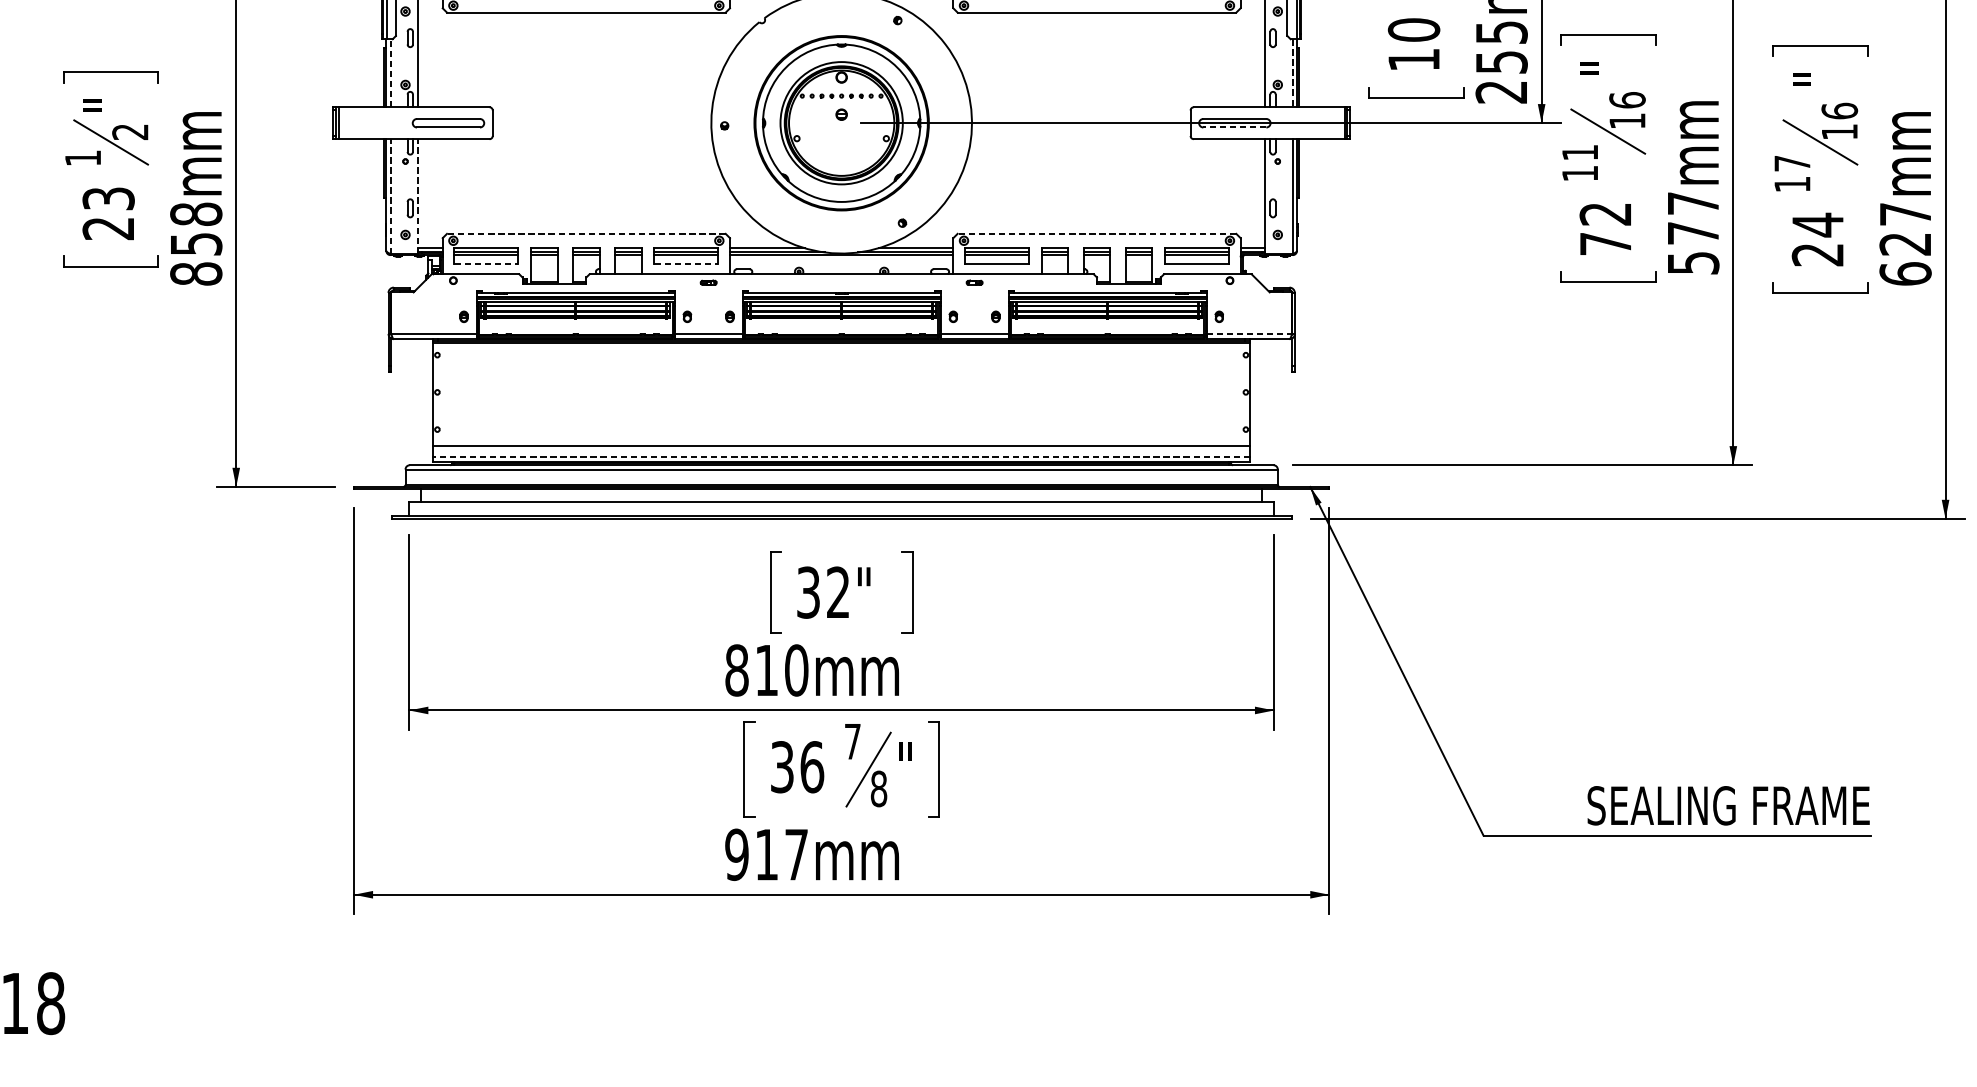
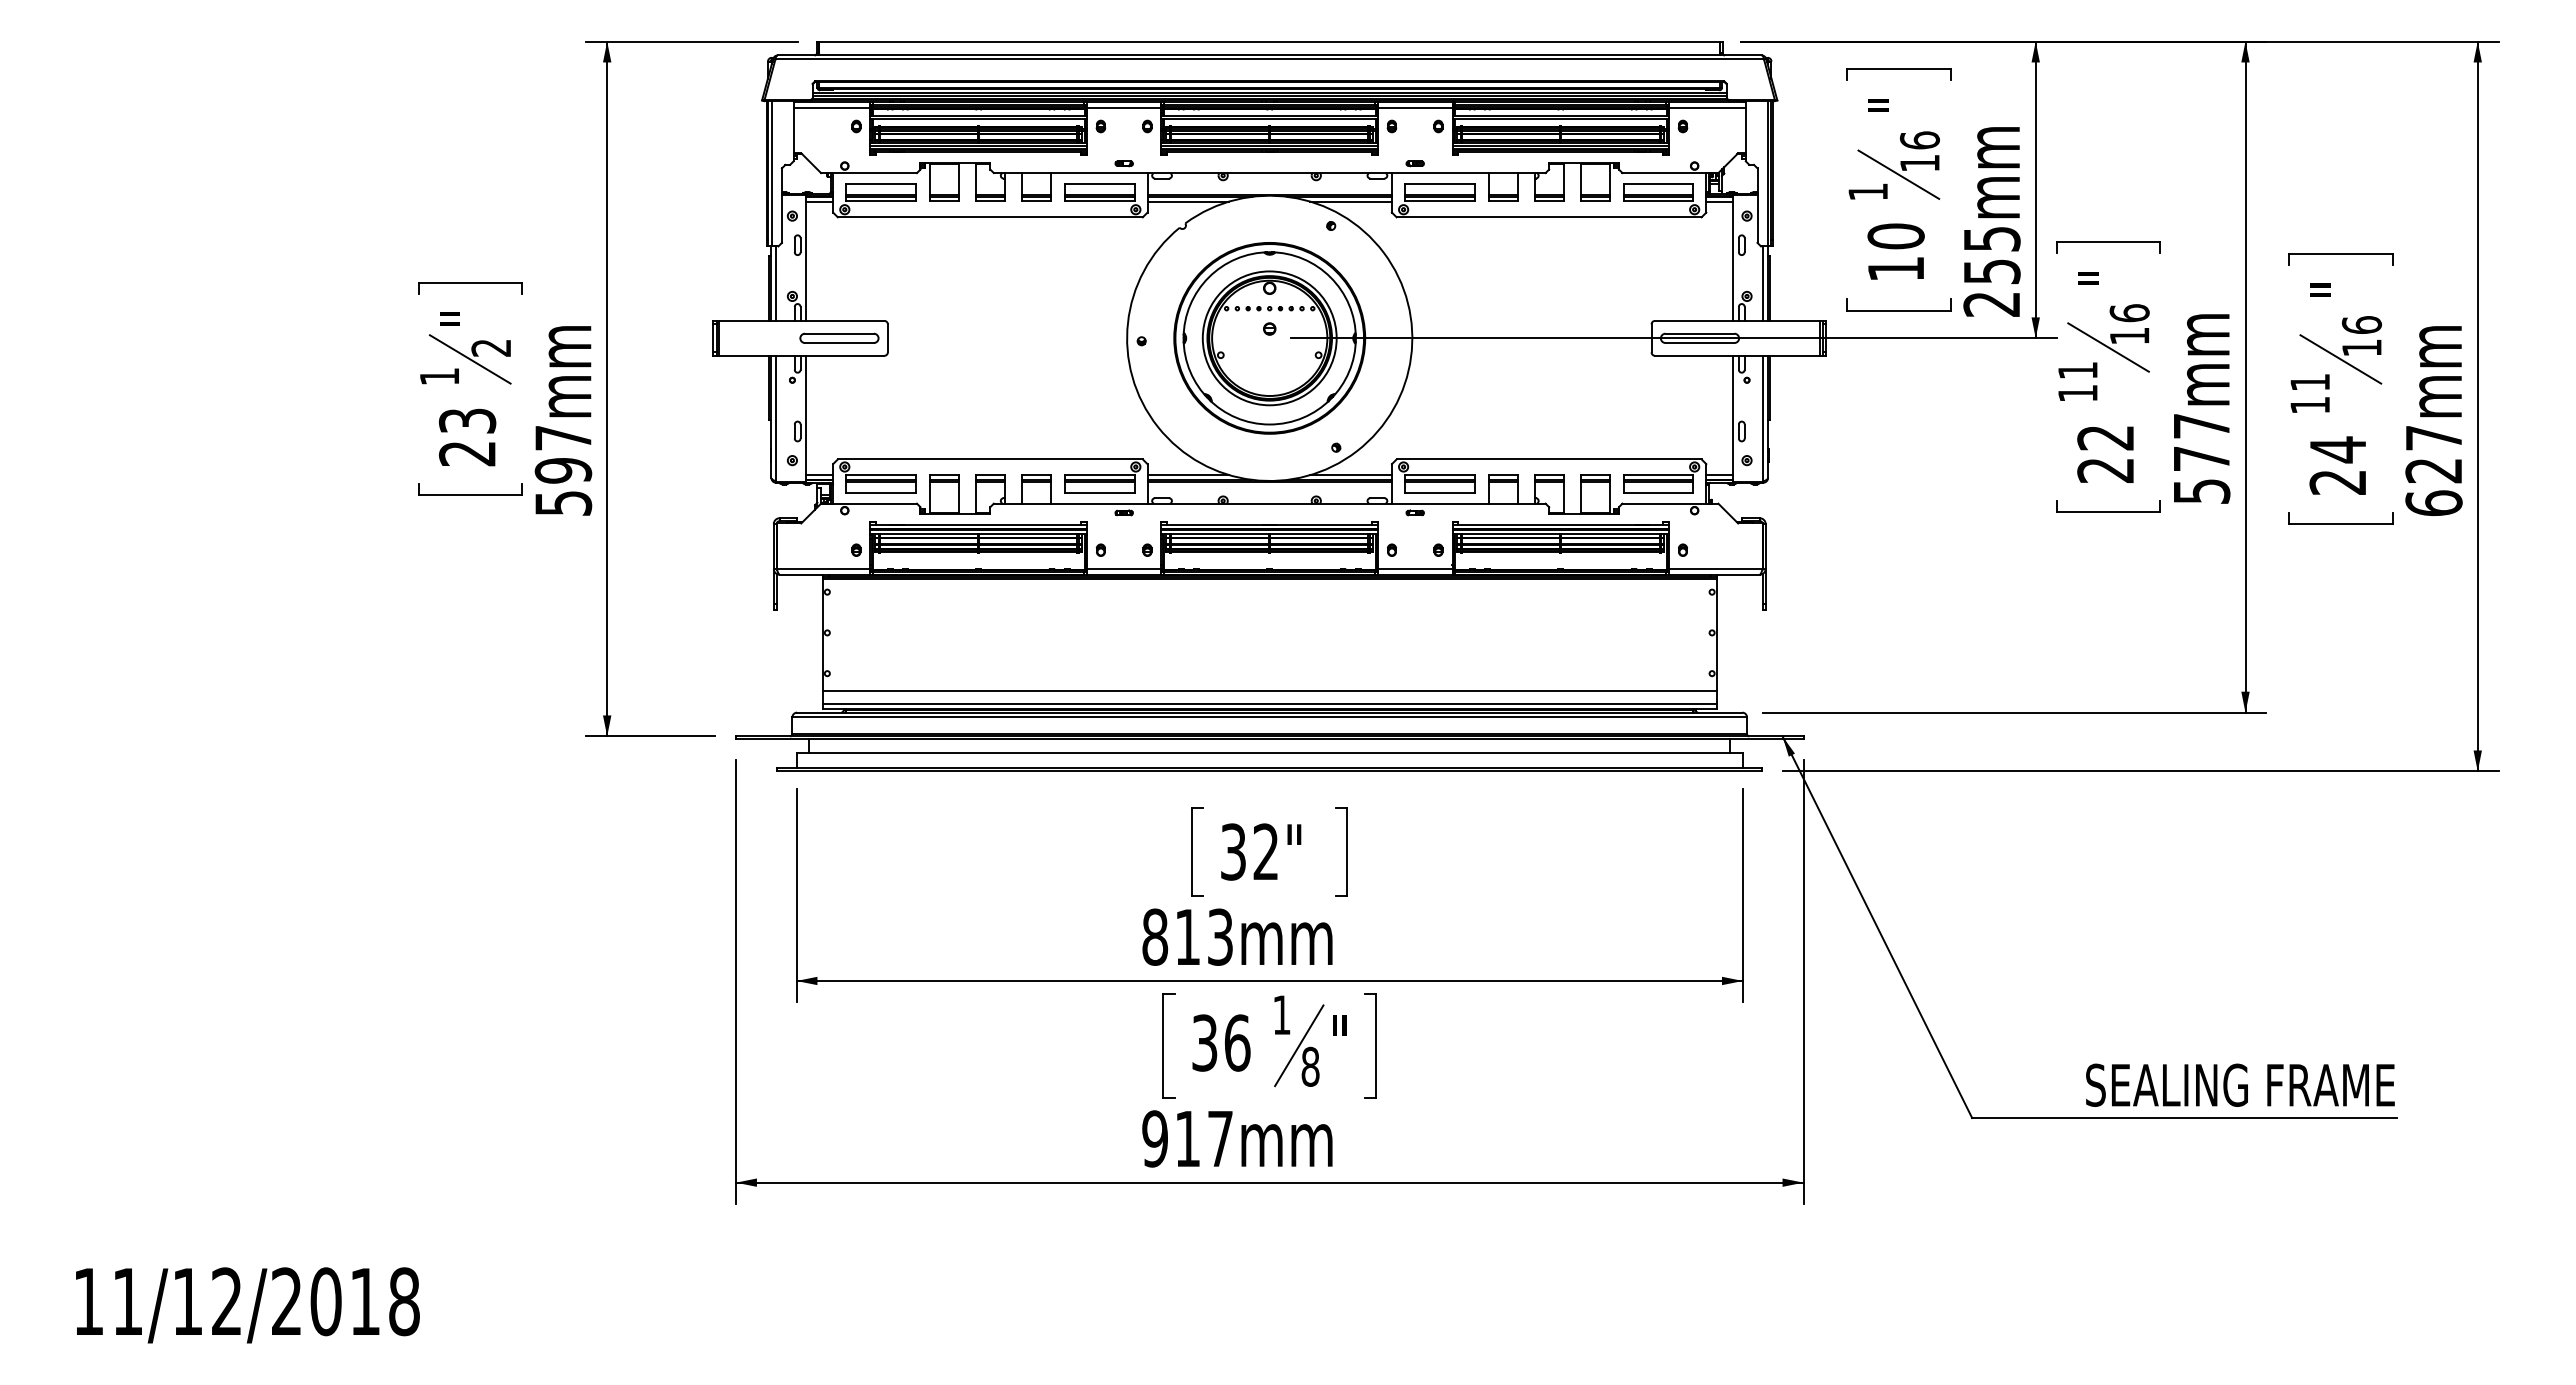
line: (390, 73) -> (776, 283), dashed -> solid
line: (1292, 74) -> (1763, 284), dashed -> solid
line: (1234, 127) -> (1699, 343), dashed -> solid
text: (1791, 163) -> (2309, 382), 17 -> 11
line: (390, 196) -> (776, 418), dashed -> solid
line: (418, 196) -> (806, 418), dashed -> solid
line: (586, 233) -> (990, 459), dashed -> solid
line: (1097, 233) -> (1549, 459), dashed -> solid
text: (196, 243) -> (563, 470), 858mm -> 597mm
text: (1605, 243) -> (2105, 470), 72 -> 22
line: (485, 264) -> (880, 492), dashed -> solid
line: (686, 264) -> (1099, 492), dashed -> solid
line: (1249, 333) -> (1715, 568), dashed -> solid
line: (841, 456) -> (1269, 703), dashed -> solid
text: (796, 669) -> (1220, 936), 810mm -> 813mm
text: (852, 741) -> (1281, 1014), 7 -> 1

